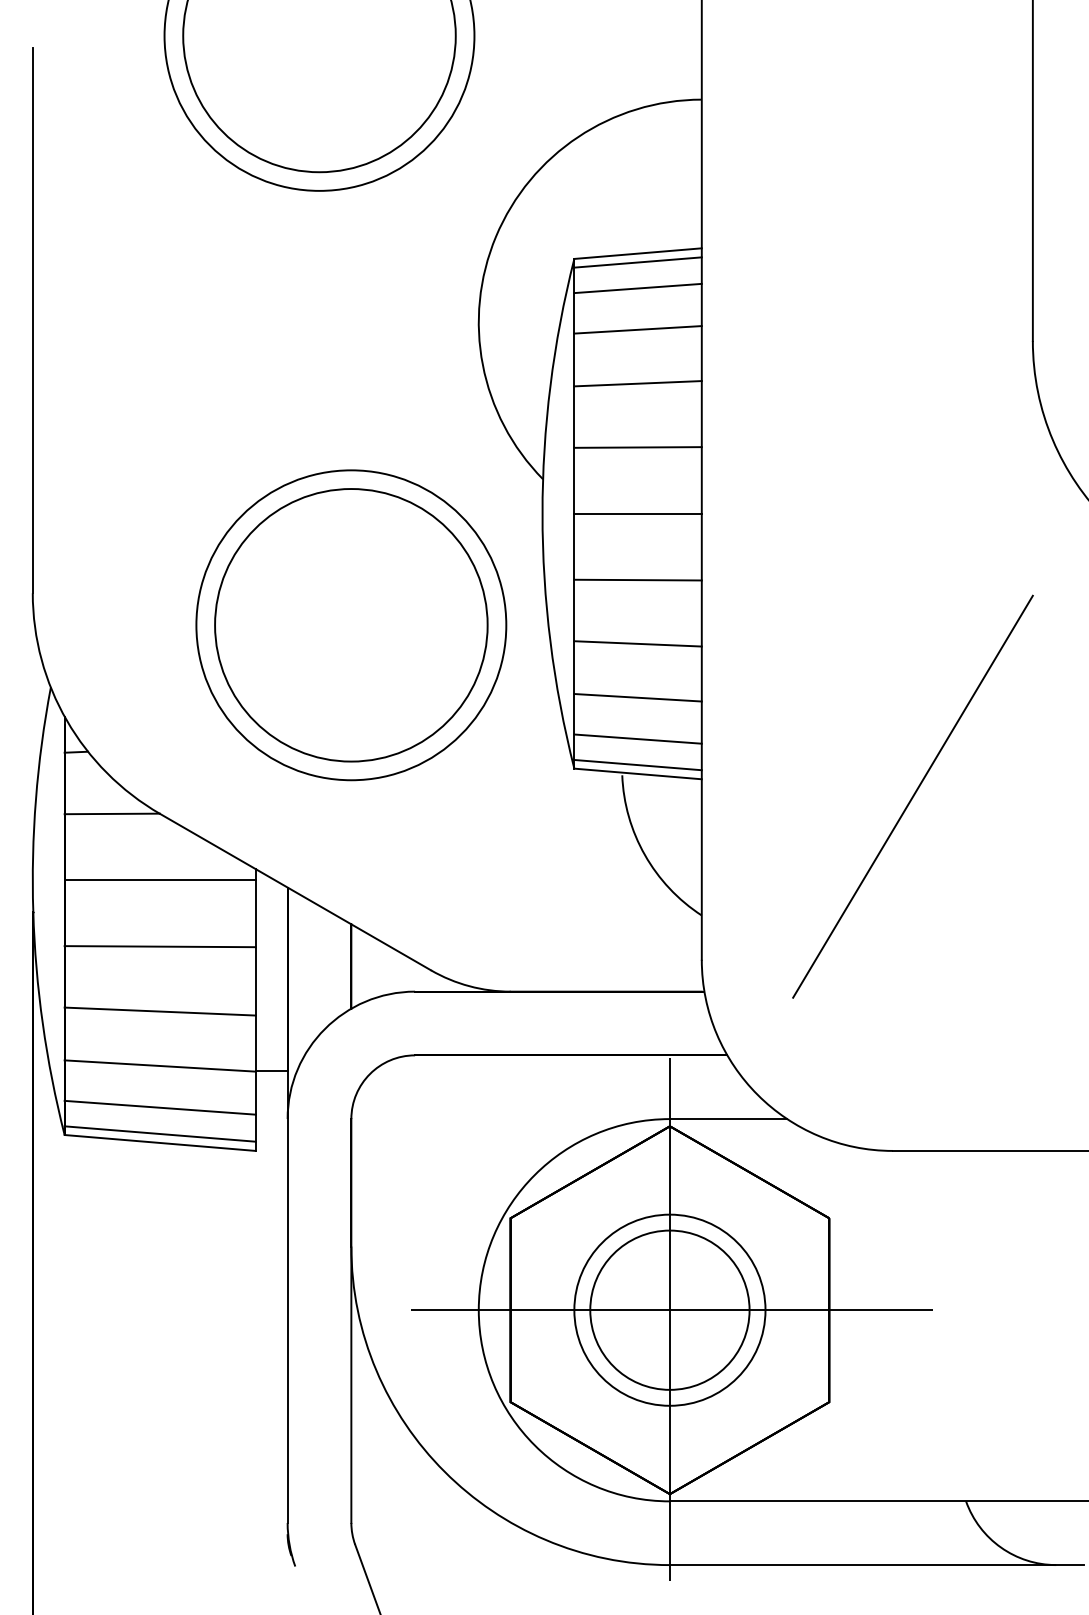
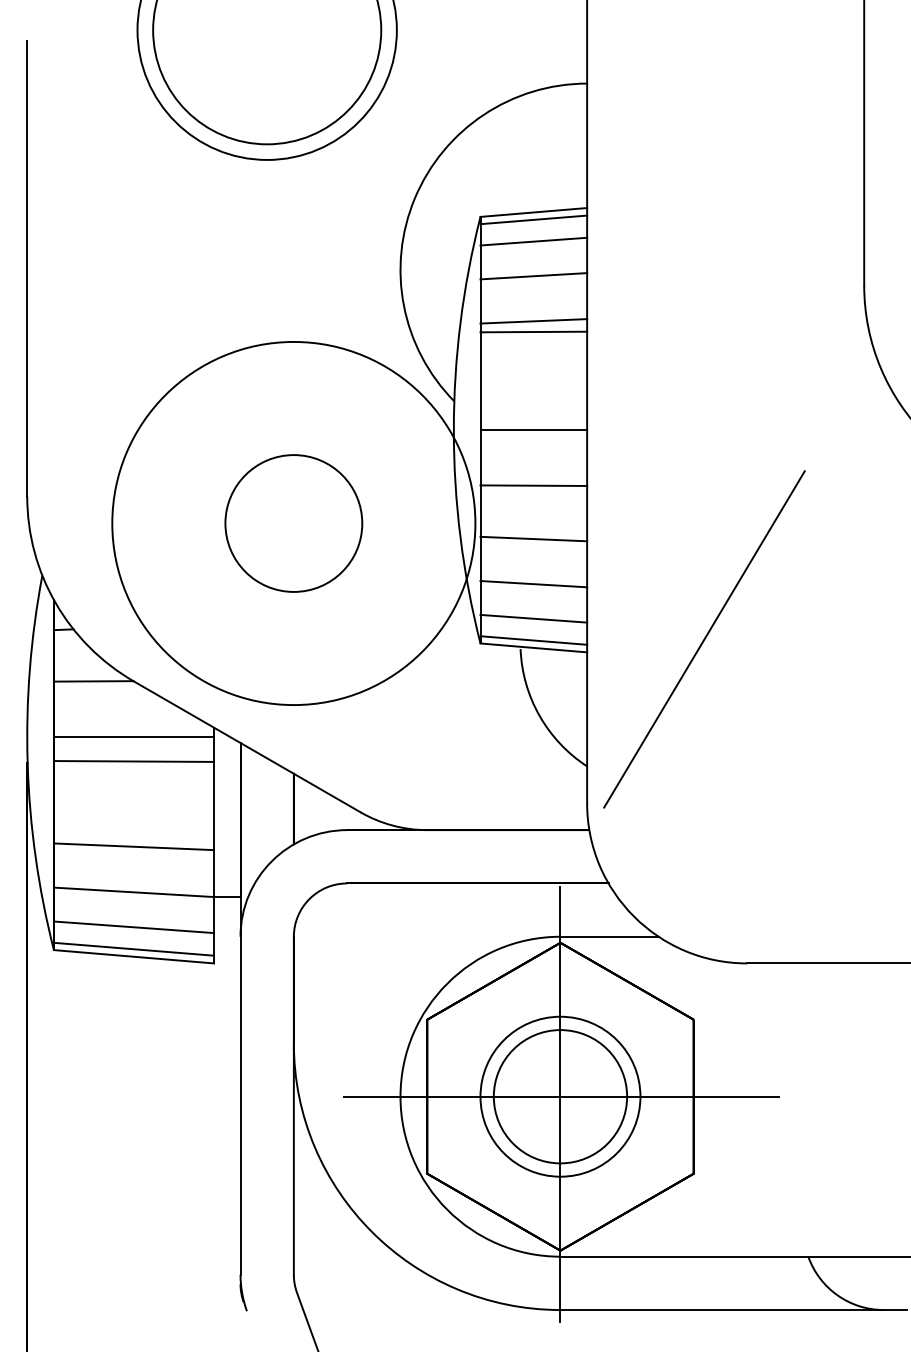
line: (637, 447) -> (533, 332), moved
circle: (351, 625) -> (293, 523), size x0.6
circle: (351, 625) -> (293, 523), size x1.4
line: (912, 796) -> (704, 639), moved
line: (159, 946) -> (133, 761), moved

